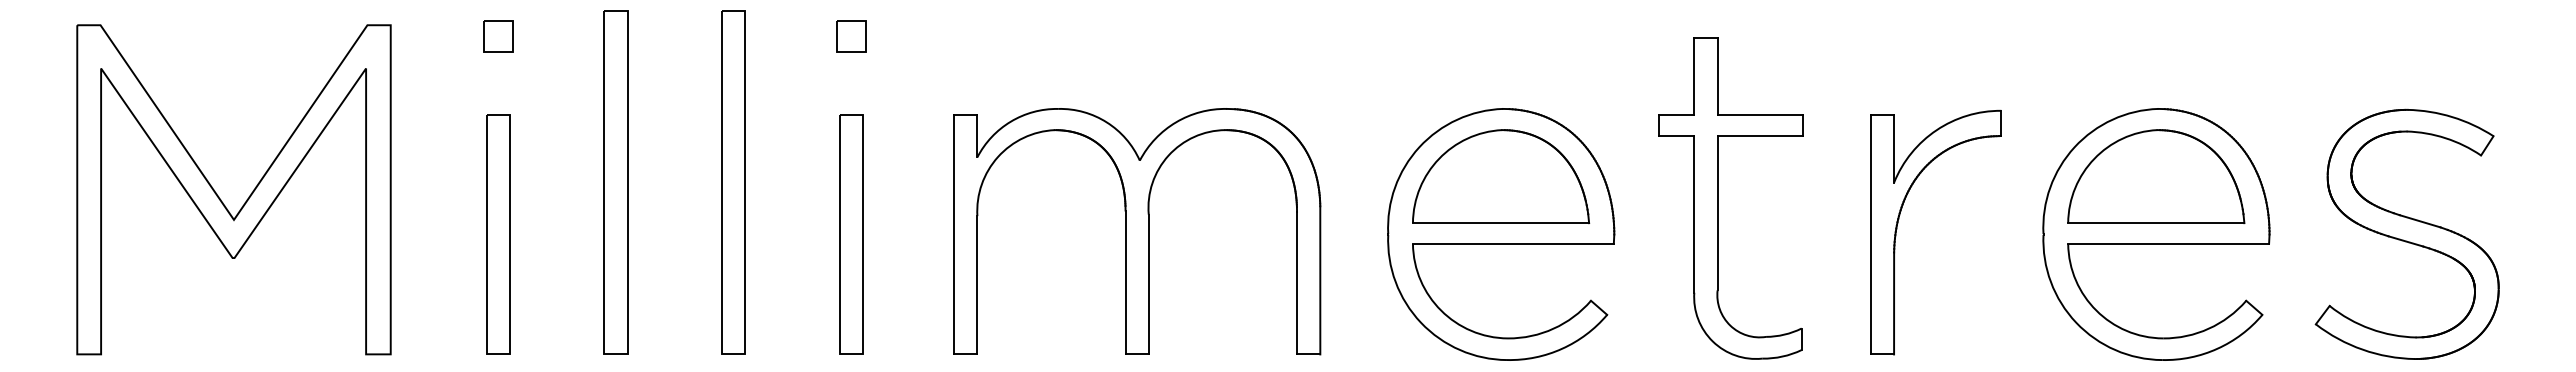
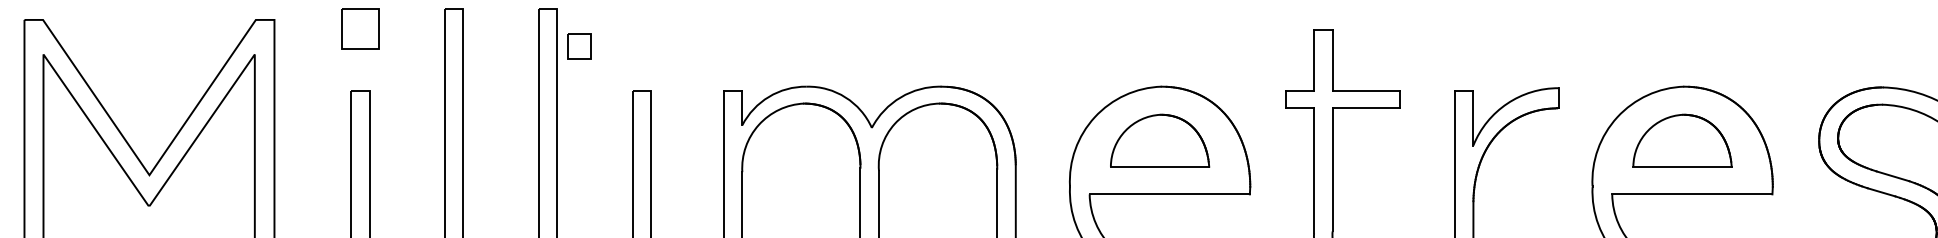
part: (498, 36) -> (360, 28), size x1.6
part: (851, 36) -> (579, 46), moved
part: (1501, 176) -> (1160, 140), size x0.7
part: (2156, 176) -> (1682, 140), size x0.7

